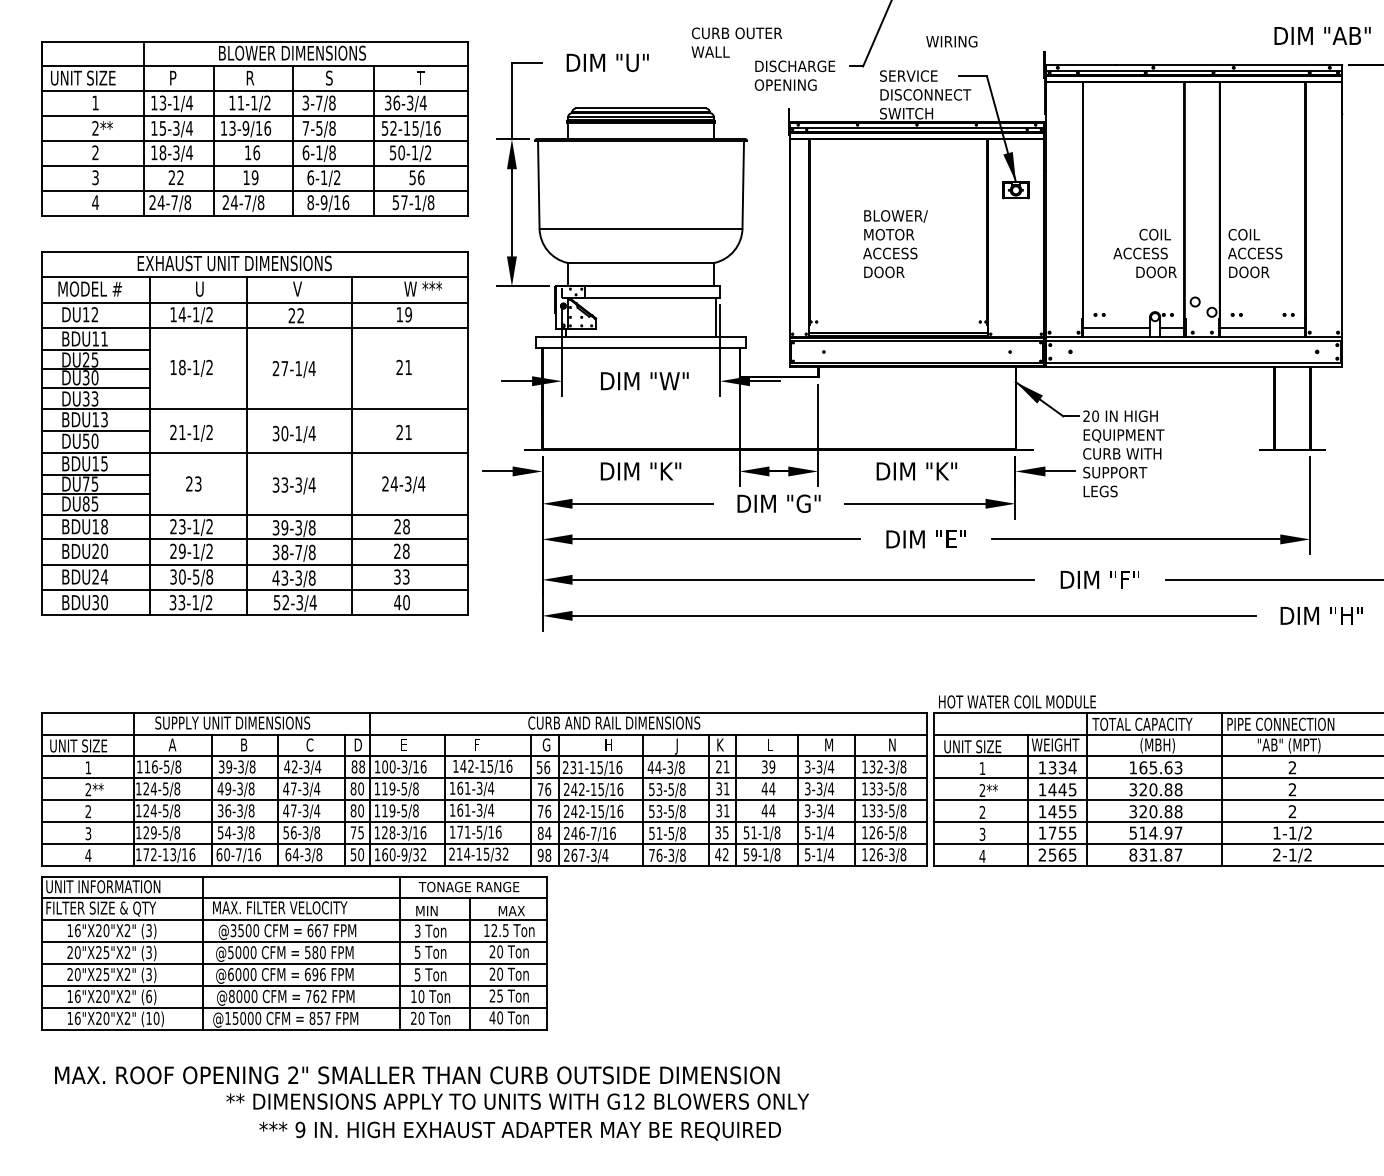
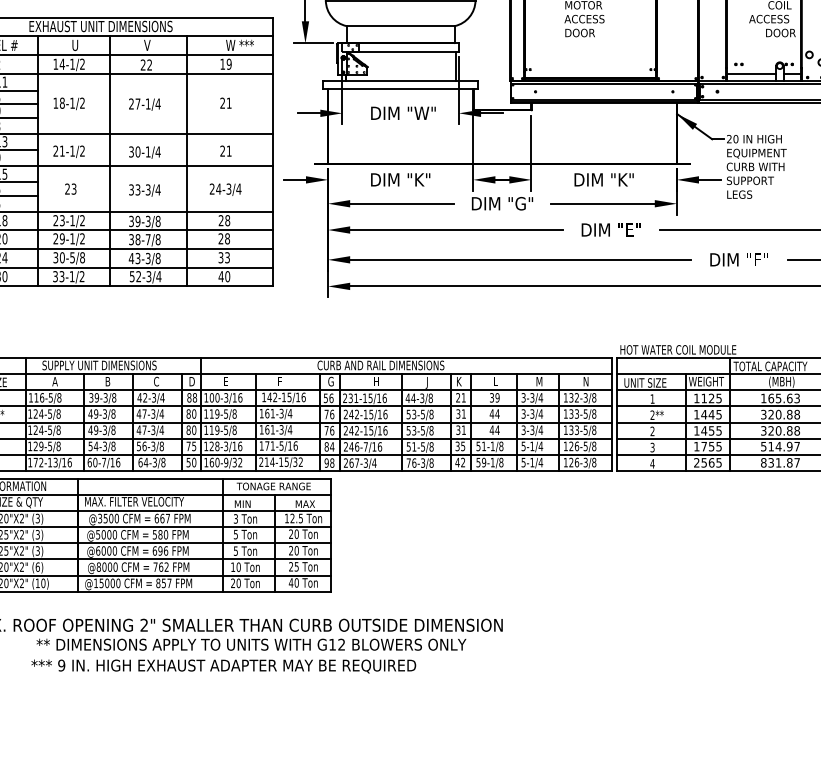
text: (1062, 767) -> (711, 398), 1334 -> 1125
text: (224, 810) -> (93, 429), 36-3/8 -> 49-3/8
text: (517, 1101) -> (251, 644), moved
text: (519, 1130) -> (223, 666), moved

